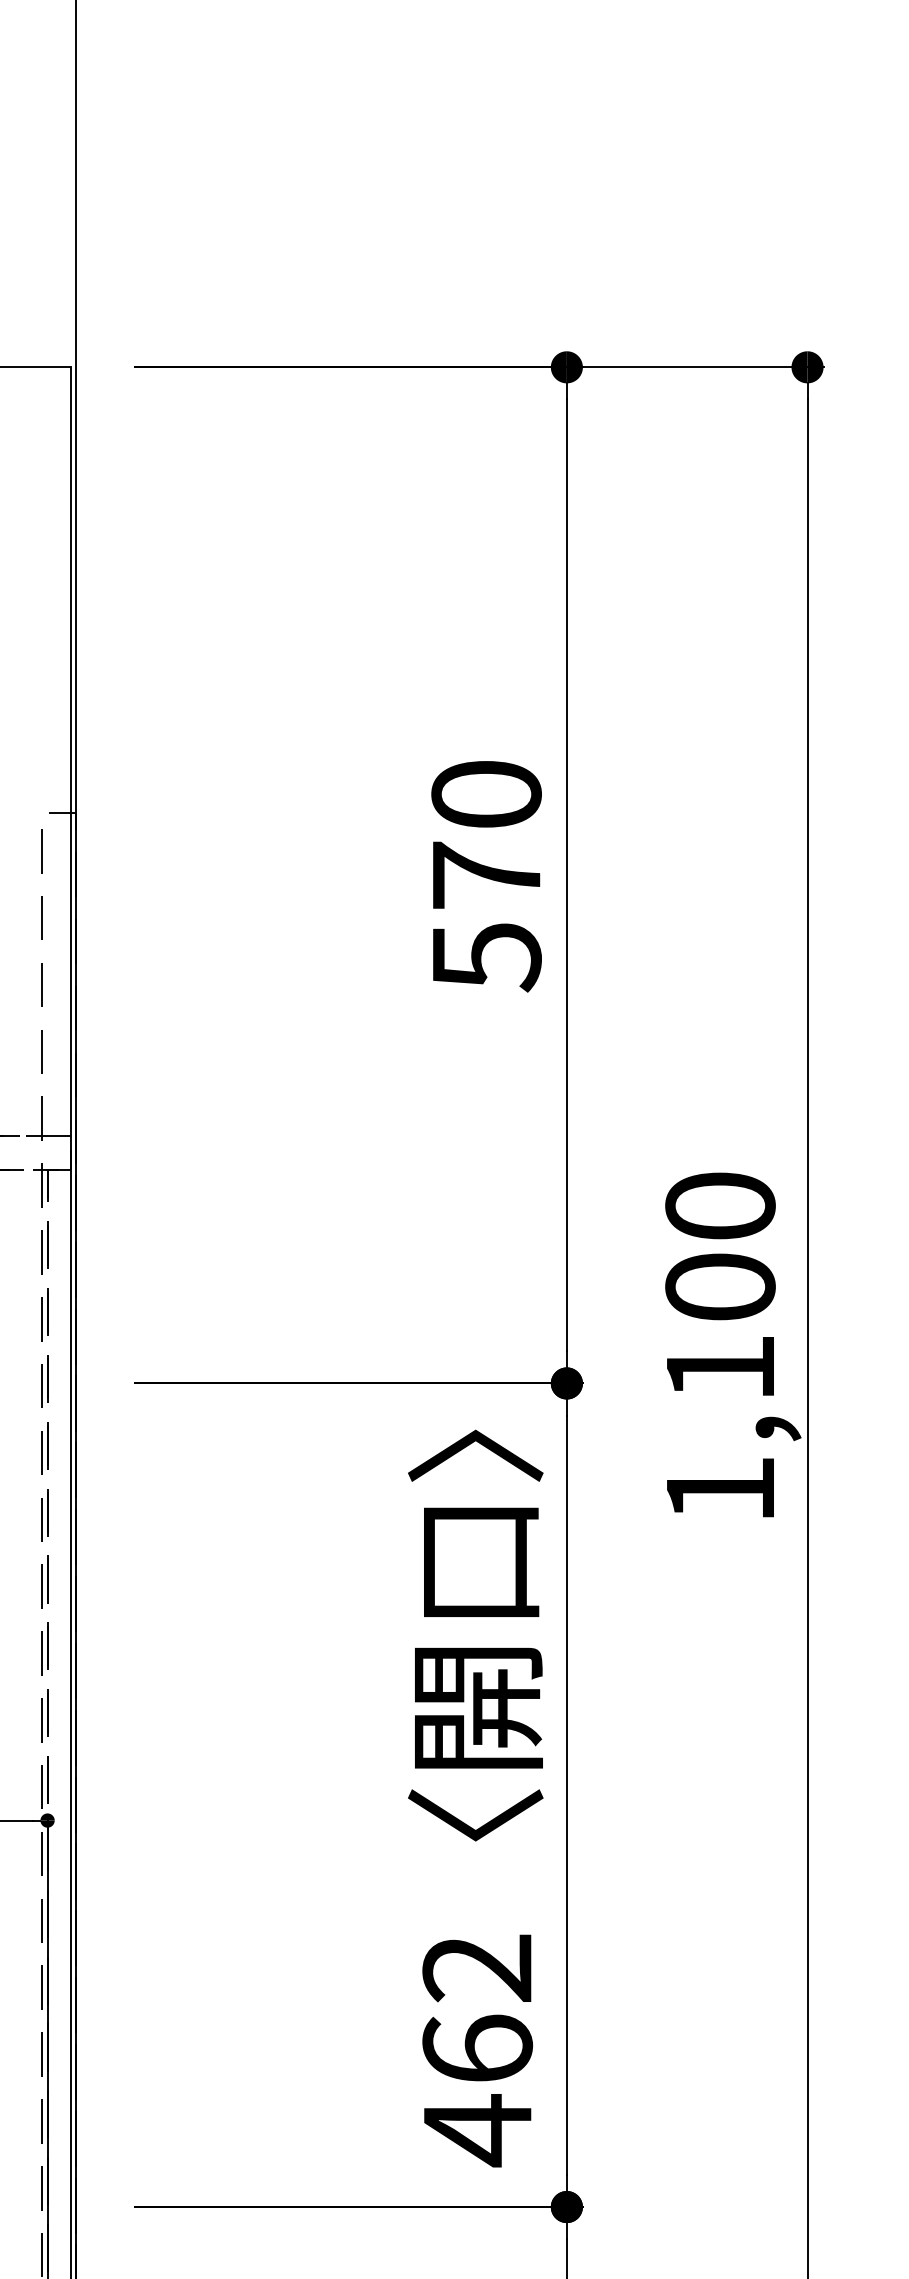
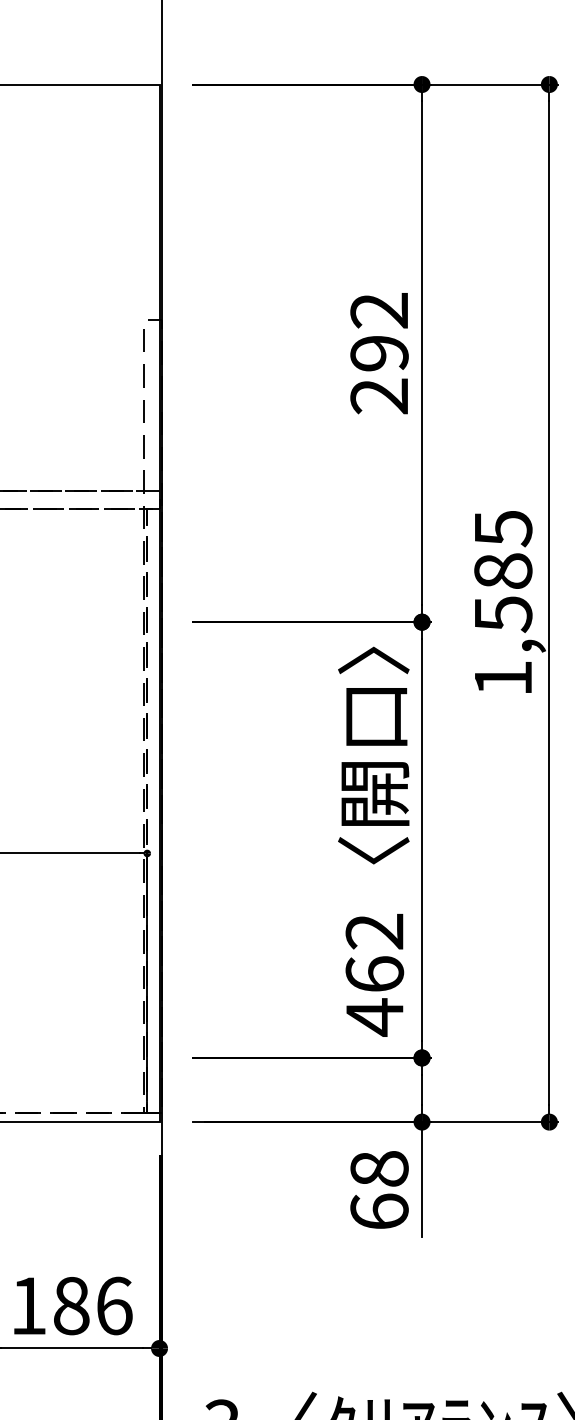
text: (486, 875) -> (379, 353), 570 -> 292
text: (720, 1287) -> (503, 571), 1,100 -> 1,585

